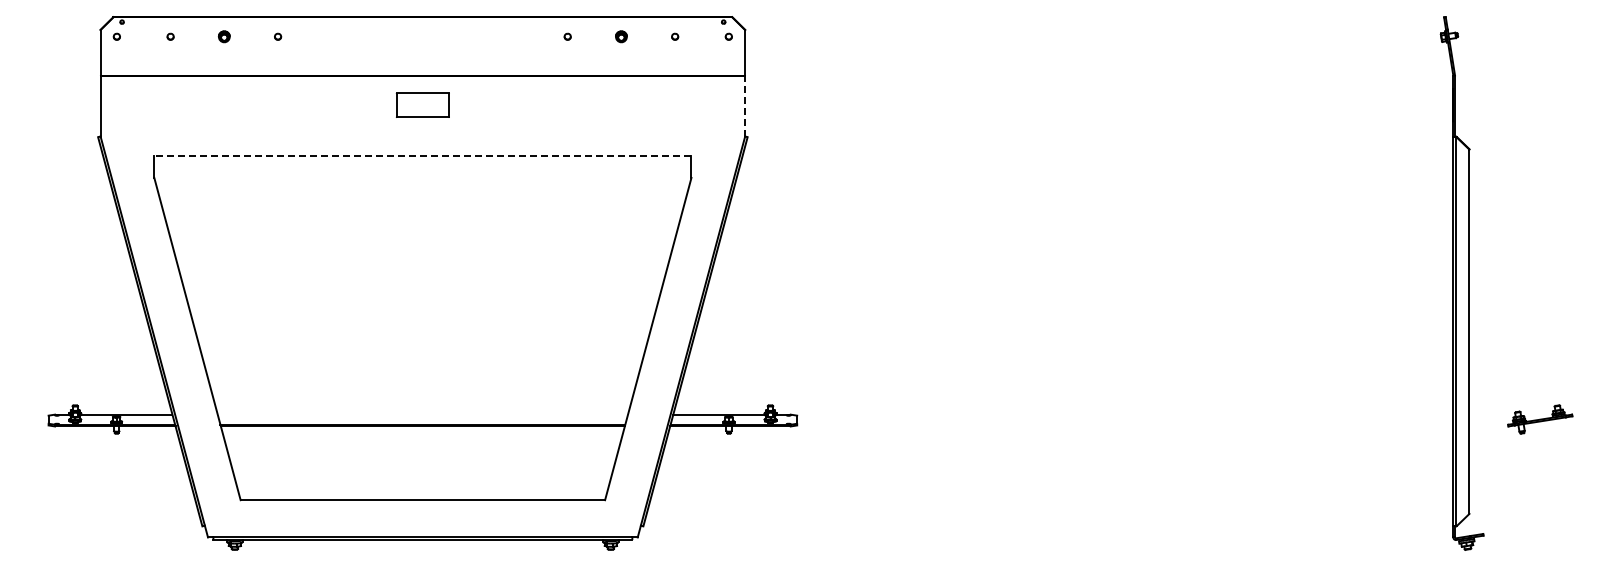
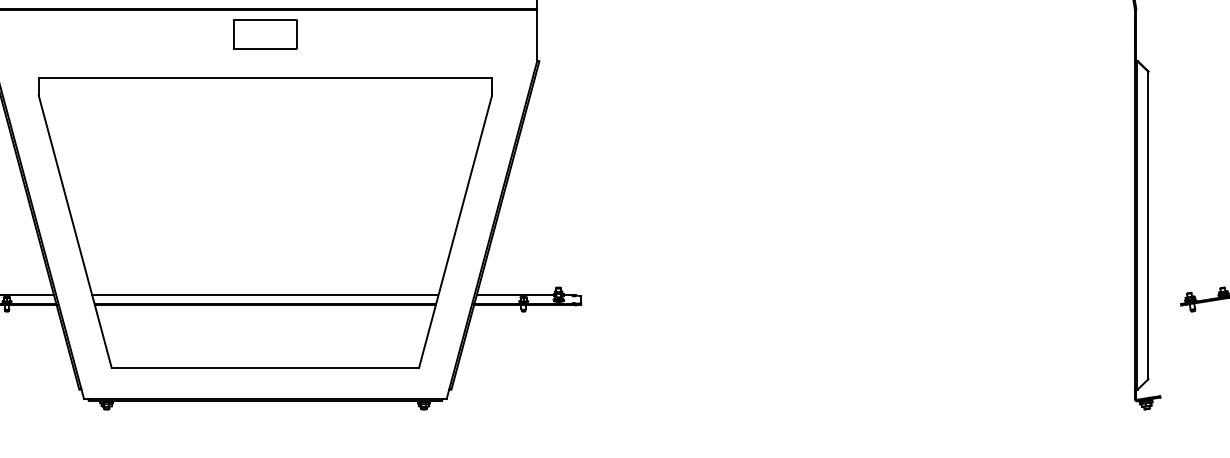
part: (422, 105) -> (265, 34), size x1.43
line: (745, 105) -> (537, 34), dashed -> solid
line: (422, 156) -> (265, 77), dashed -> solid
line: (422, 414) -> (265, 295), added

